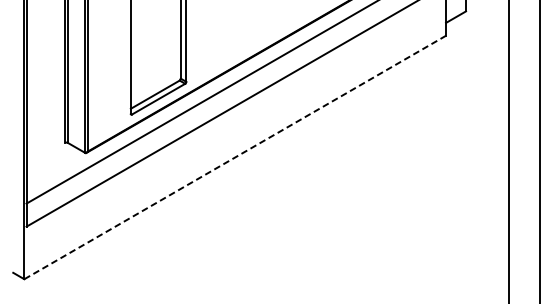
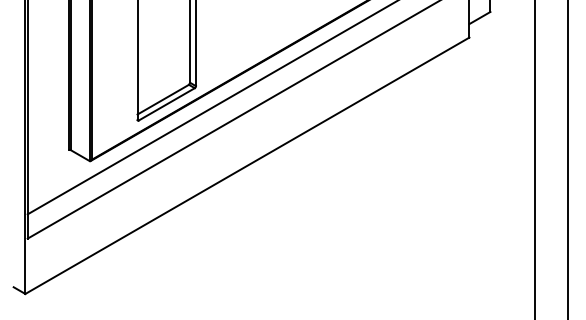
line: (235, 157) -> (247, 165), dashed -> solid

